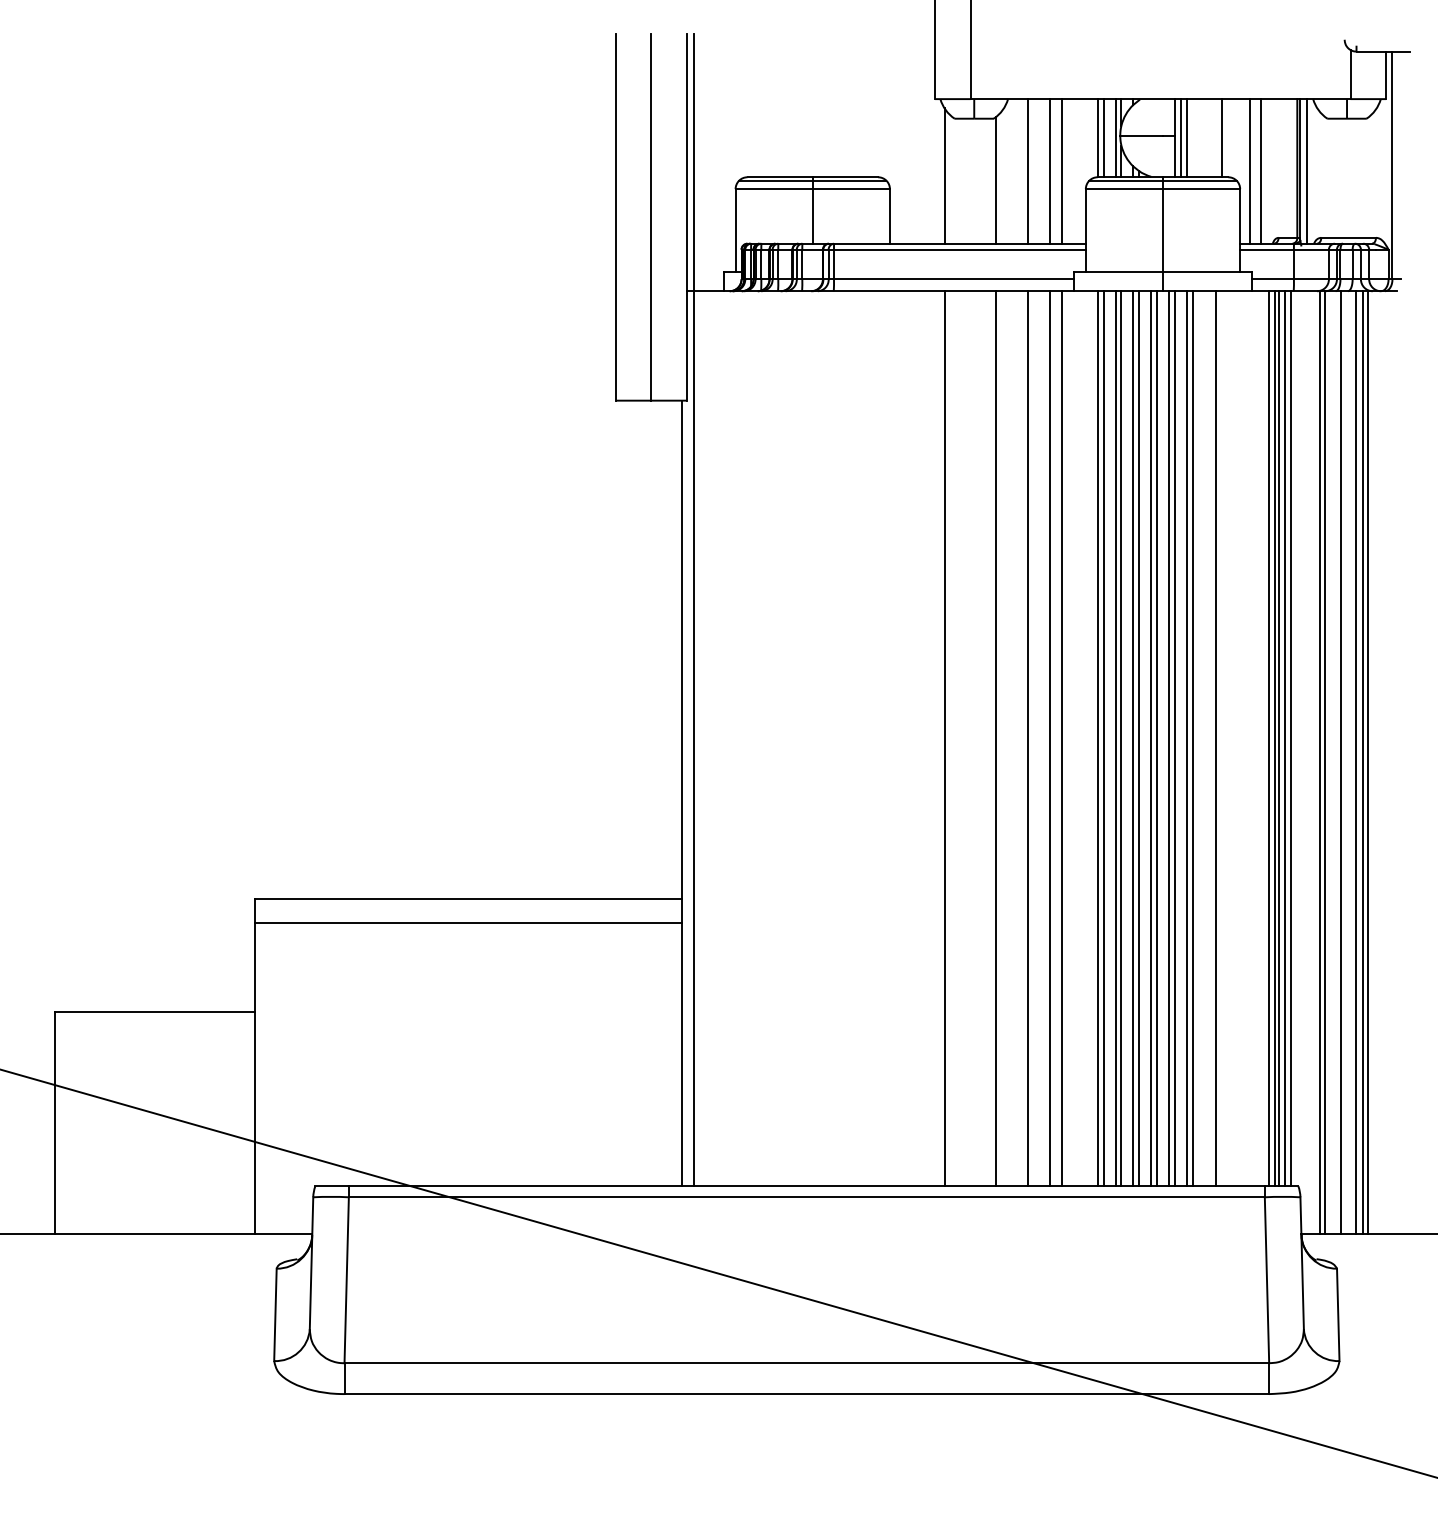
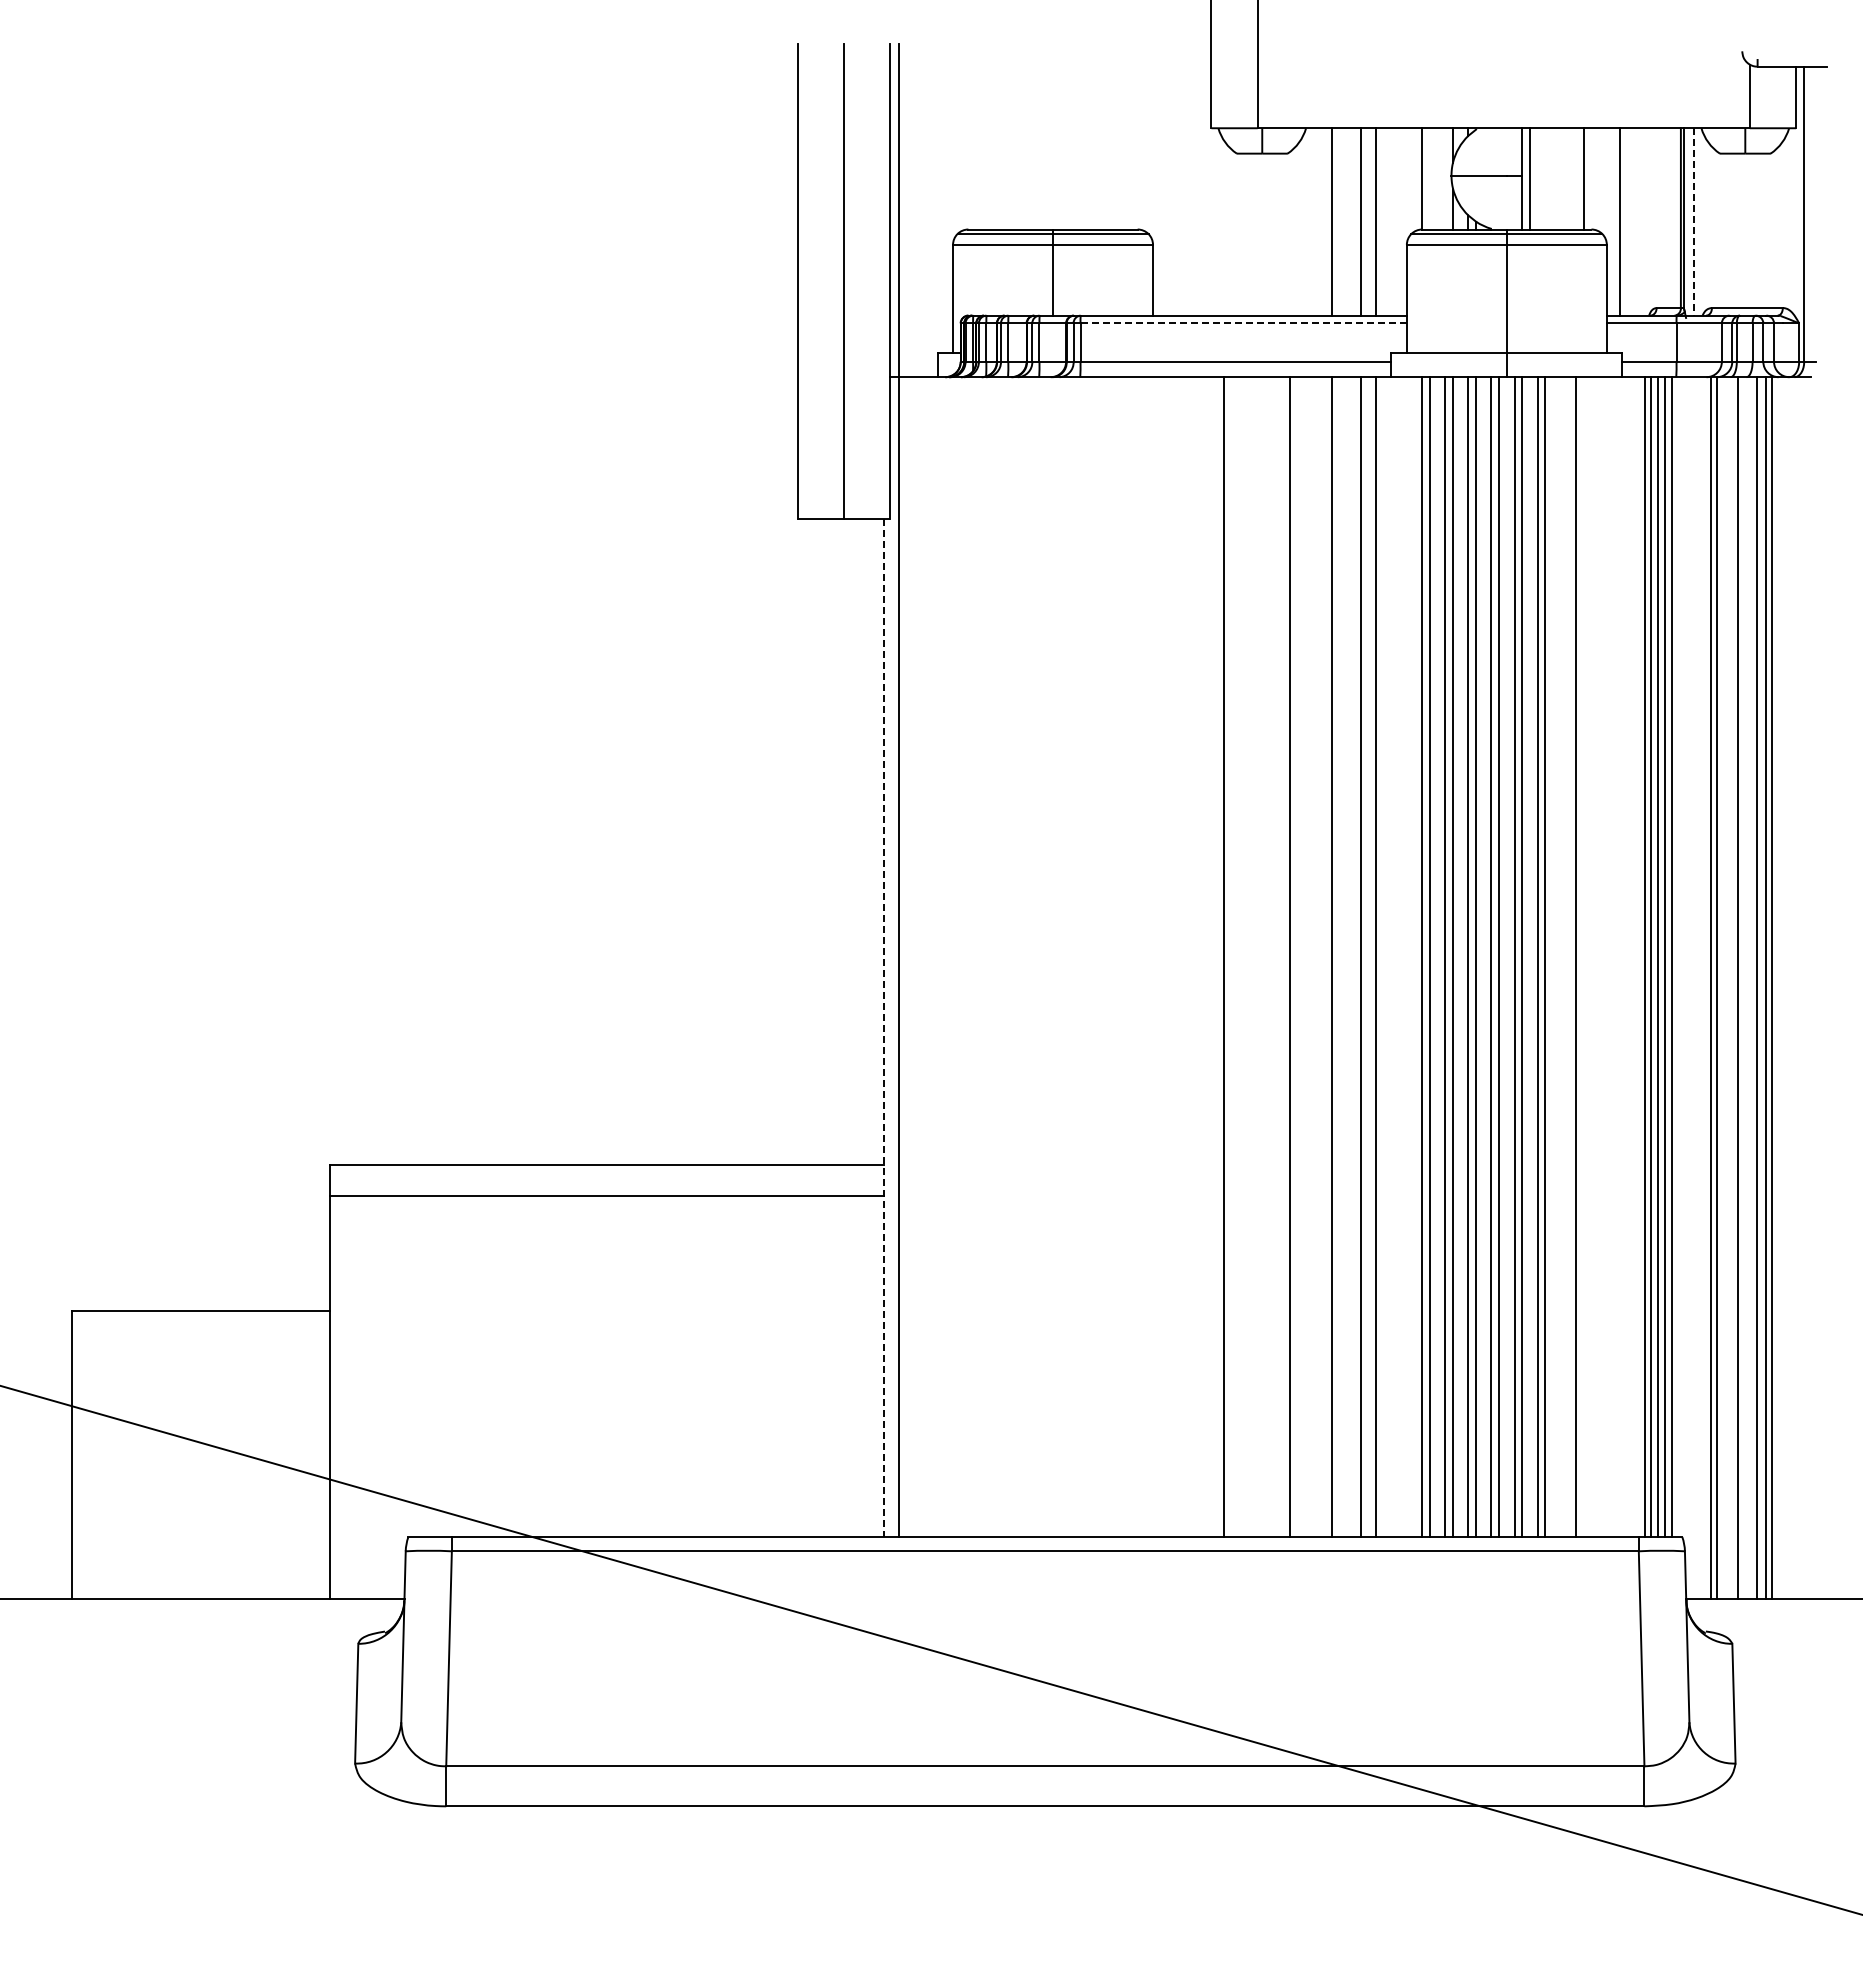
line: (1103, 137) -> (1429, 178), removed
line: (1115, 137) -> (1445, 178), removed
line: (1186, 137) -> (1537, 178), removed
line: (1260, 171) -> (1633, 221), removed
line: (1307, 171) -> (1694, 221), solid -> dashed
line: (944, 175) -> (1223, 227), removed
line: (996, 180) -> (1290, 233), removed
line: (960, 249) -> (1244, 323), solid -> dashed
line: (681, 793) -> (883, 1028), solid -> dashed

